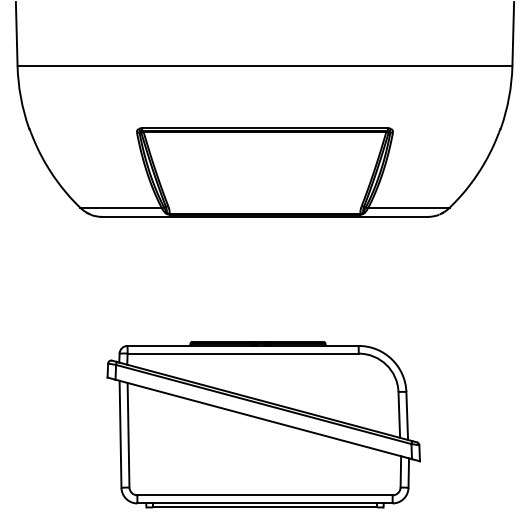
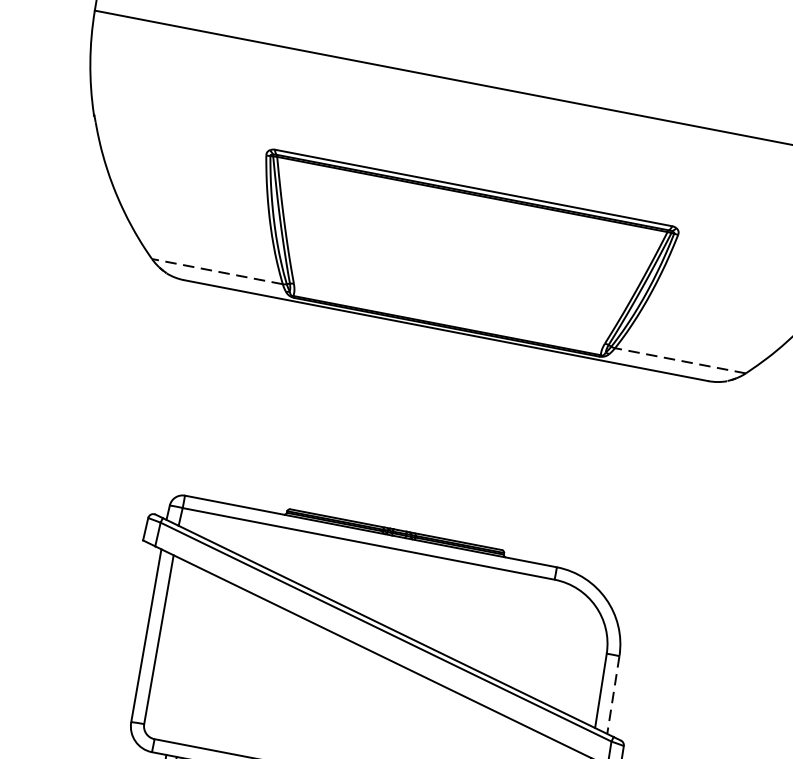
line: (121, 207) -> (218, 271), solid -> dashed
line: (408, 207) -> (680, 359), solid -> dashed
line: (407, 416) -> (613, 695), solid -> dashed

